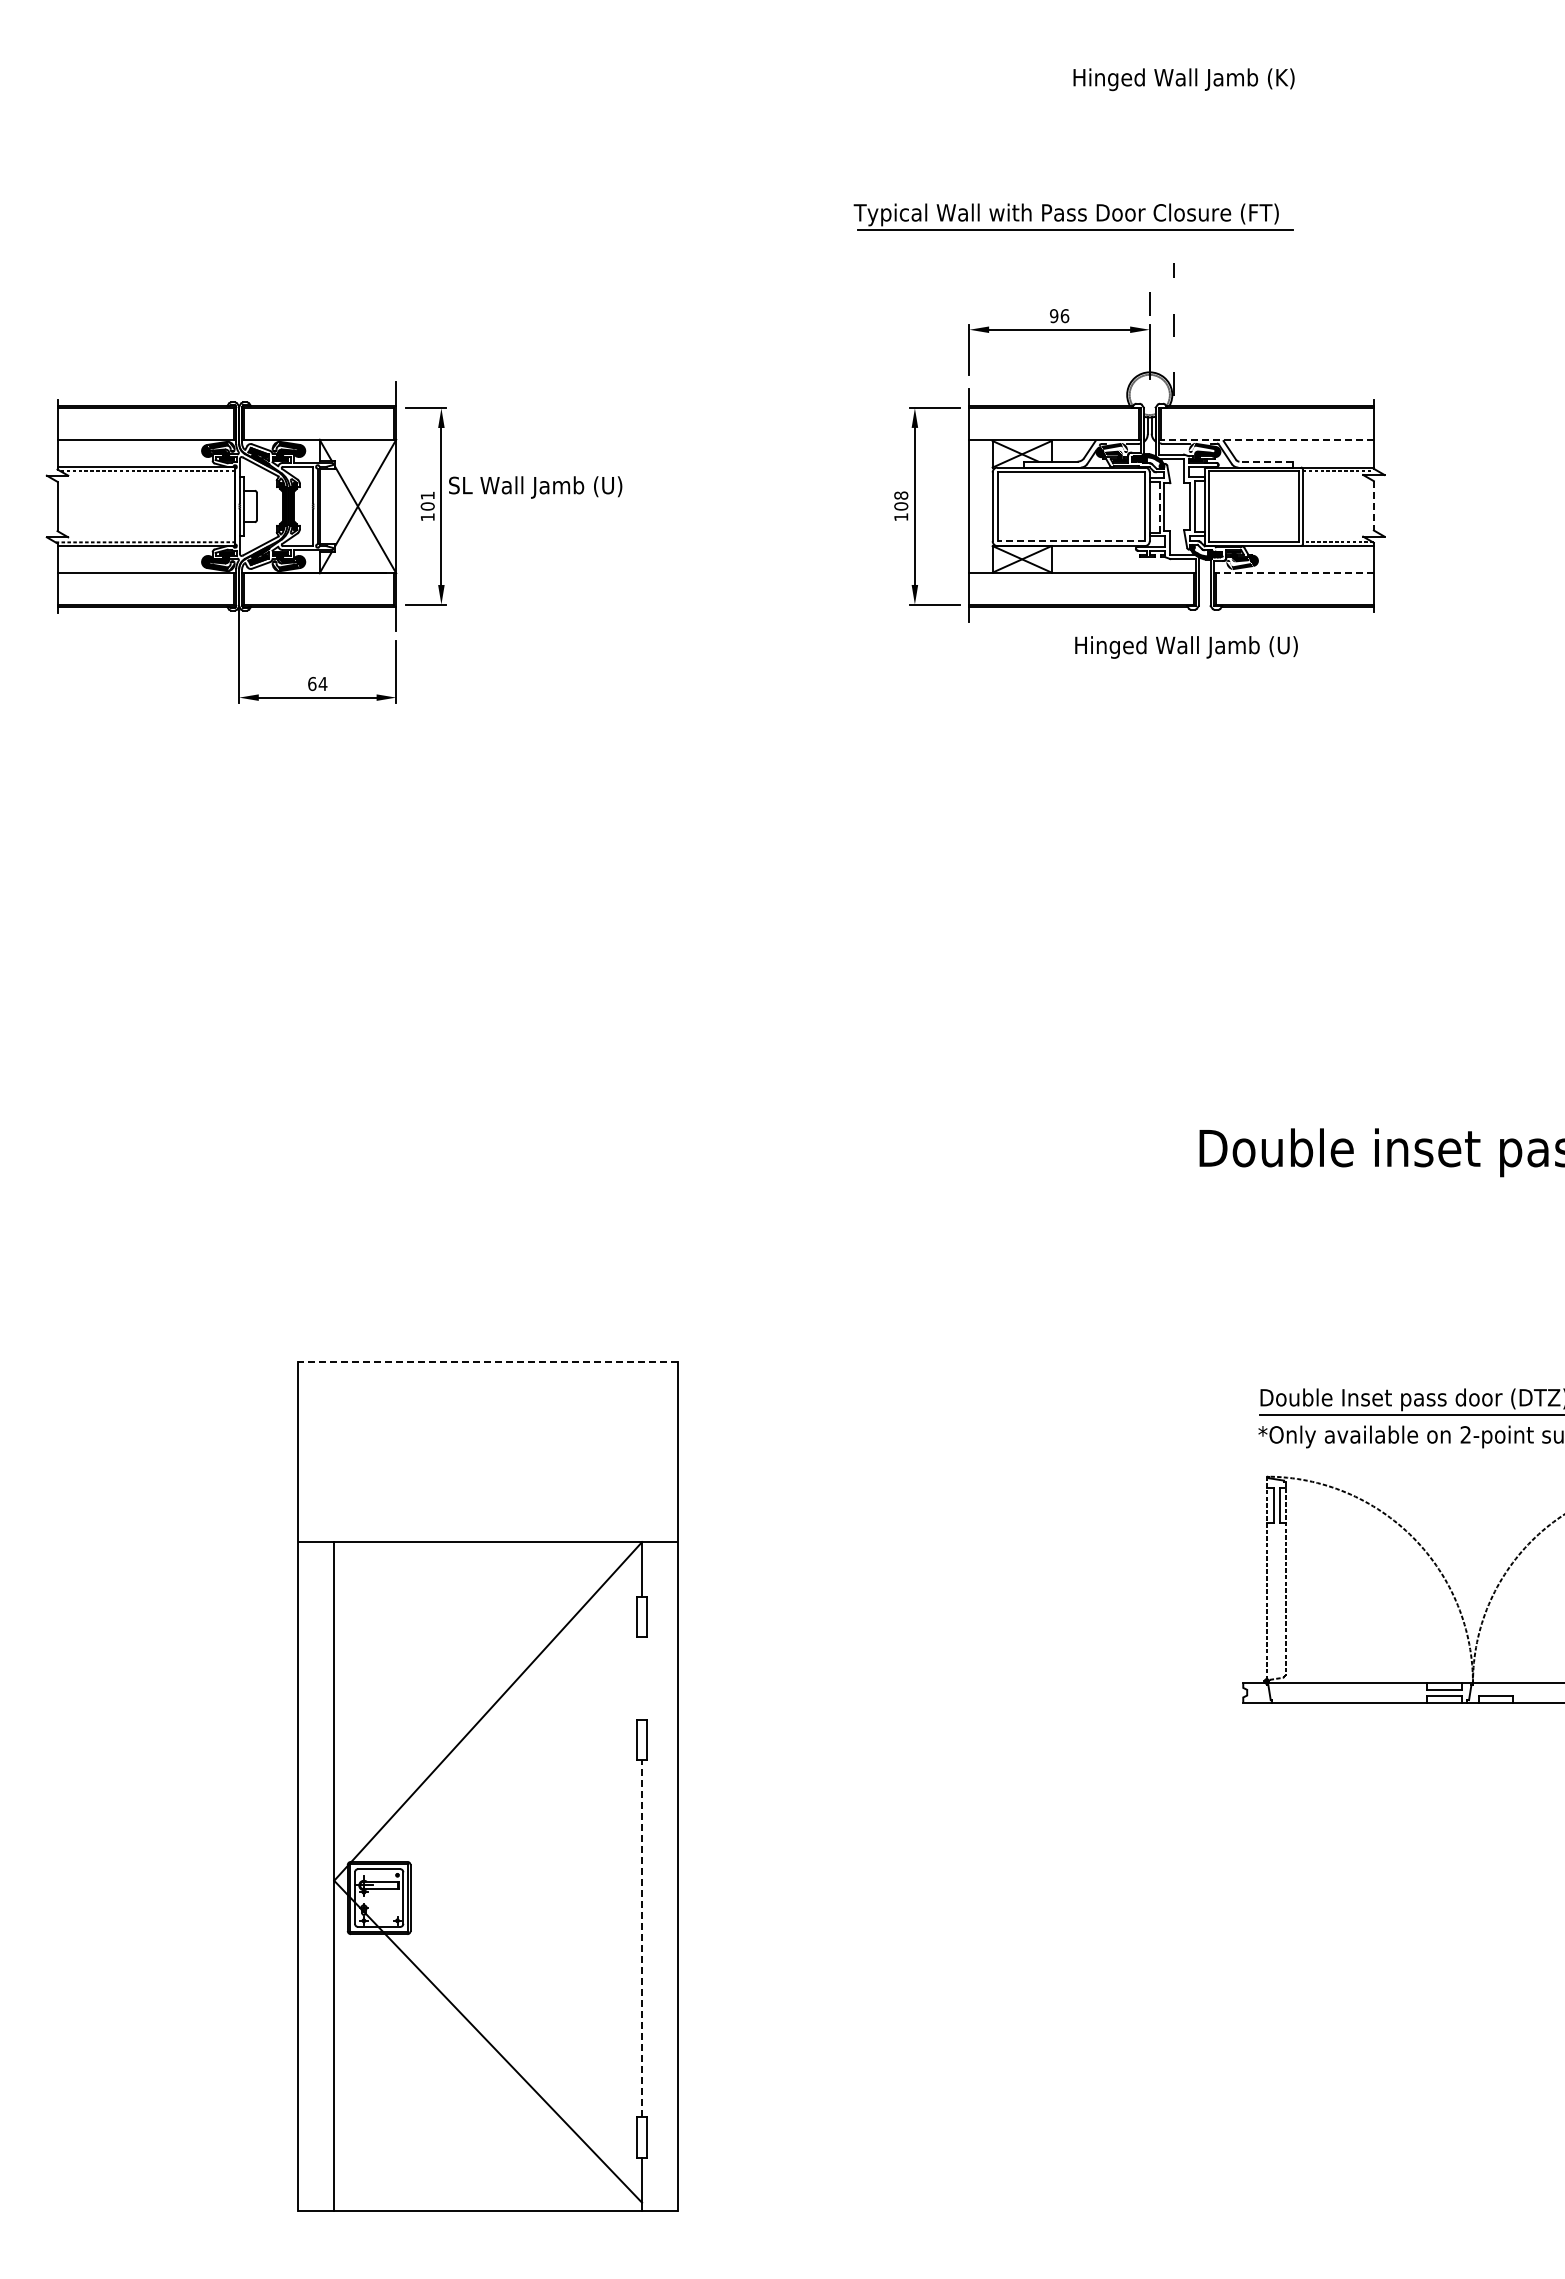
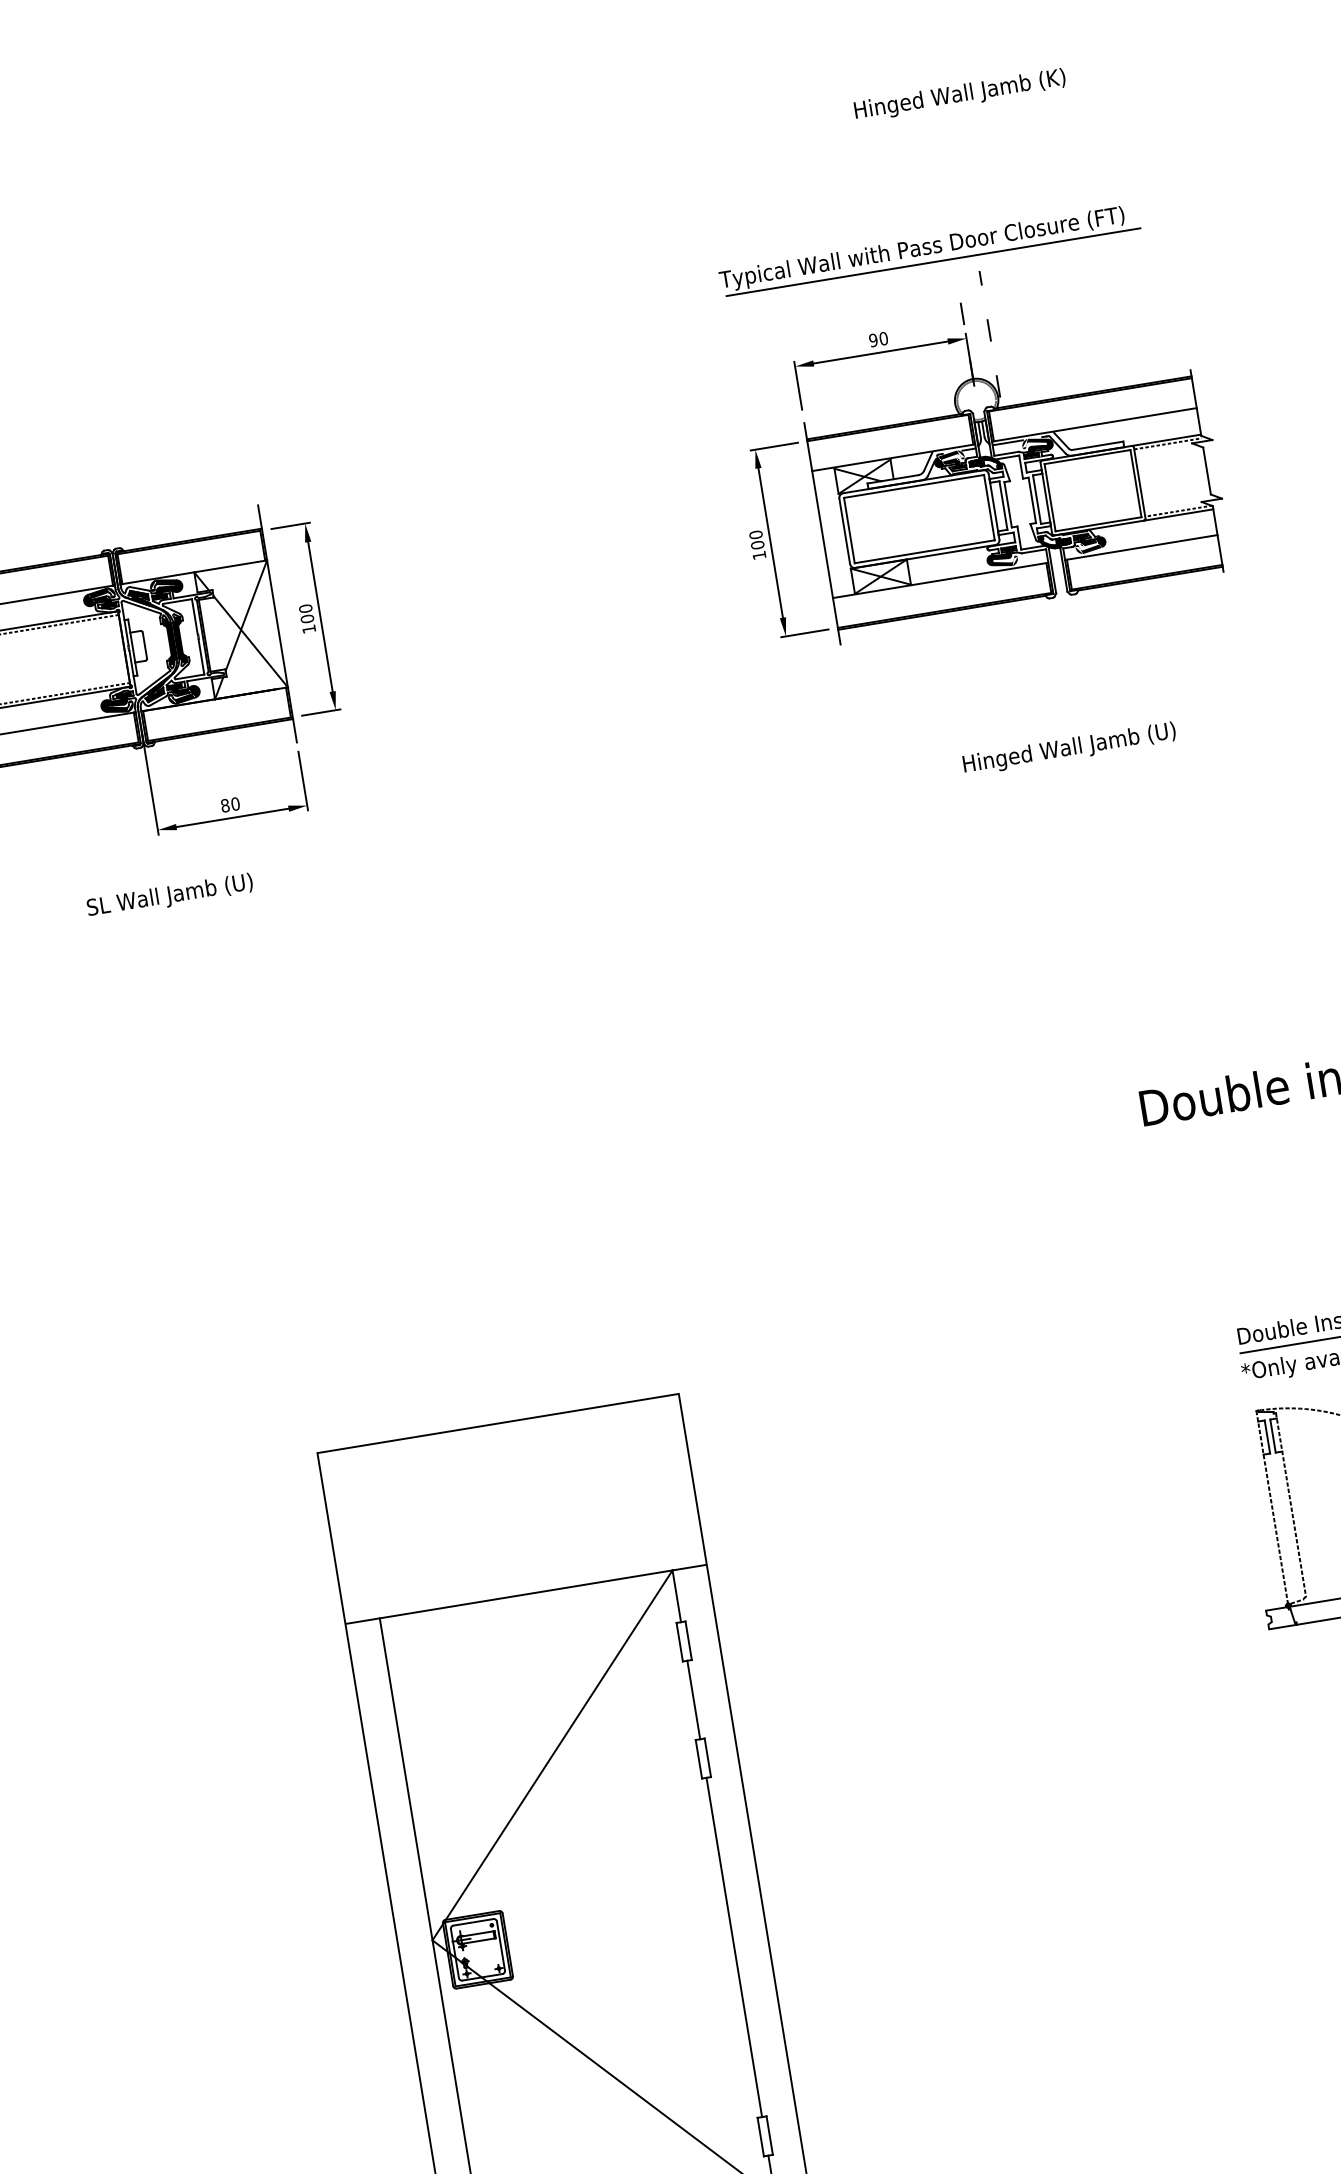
part: (1073, 216) -> (929, 249), moved
text: (1064, 315) -> (883, 338), 96 -> 90
line: (1266, 439) -> (1094, 424), dashed -> solid
line: (1266, 461) -> (1098, 445), dashed -> solid
text: (535, 487) -> (170, 896), moved
text: (427, 495) -> (305, 608), 101 -> 100
text: (900, 495) -> (755, 534), 108 -> 100
line: (1373, 505) -> (1206, 470), dashed -> solid
line: (1159, 507) -> (1003, 505), dashed -> solid
line: (1071, 541) -> (925, 552), dashed -> solid
fill: (1149, 560) -> (1002, 557), added
line: (1293, 573) -> (1141, 547), dashed -> solid
text: (1186, 647) -> (1069, 749), moved
text: (317, 683) -> (230, 804), 64 -> 80
line: (487, 1362) -> (497, 1423), dashed -> solid
line: (642, 1678) -> (694, 1700), added
line: (642, 1938) -> (734, 1947), dashed -> solid

